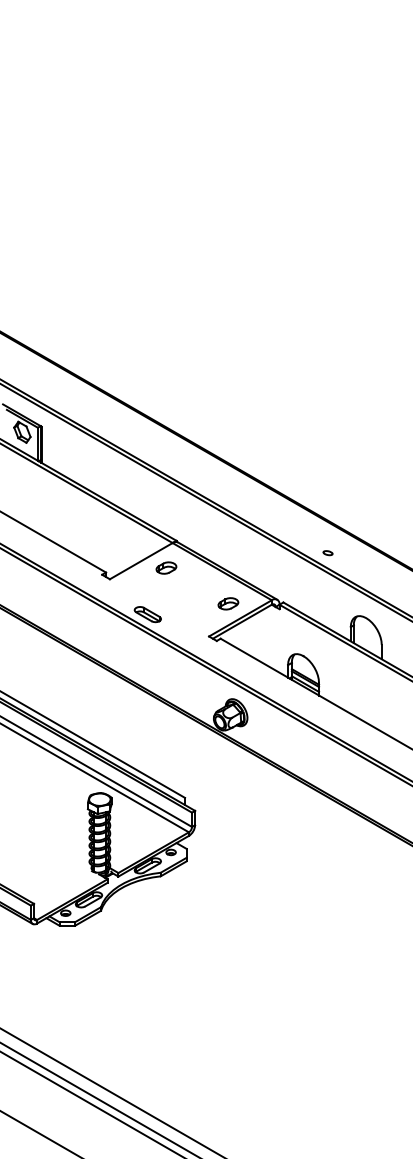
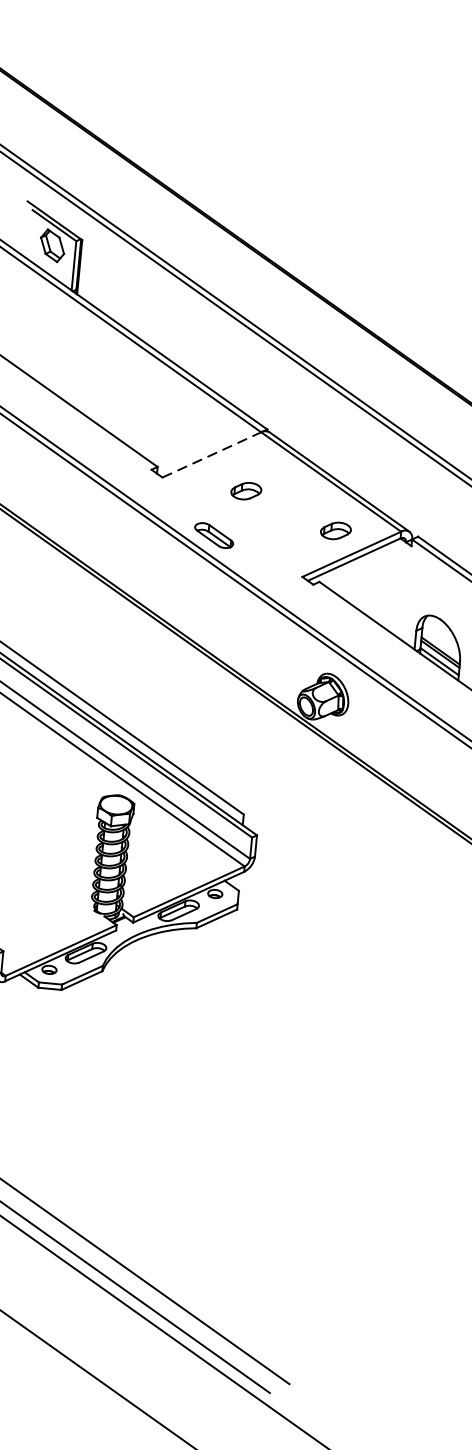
line: (141, 560) -> (212, 453), solid -> dashed
part: (166, 567) -> (246, 490), moved

